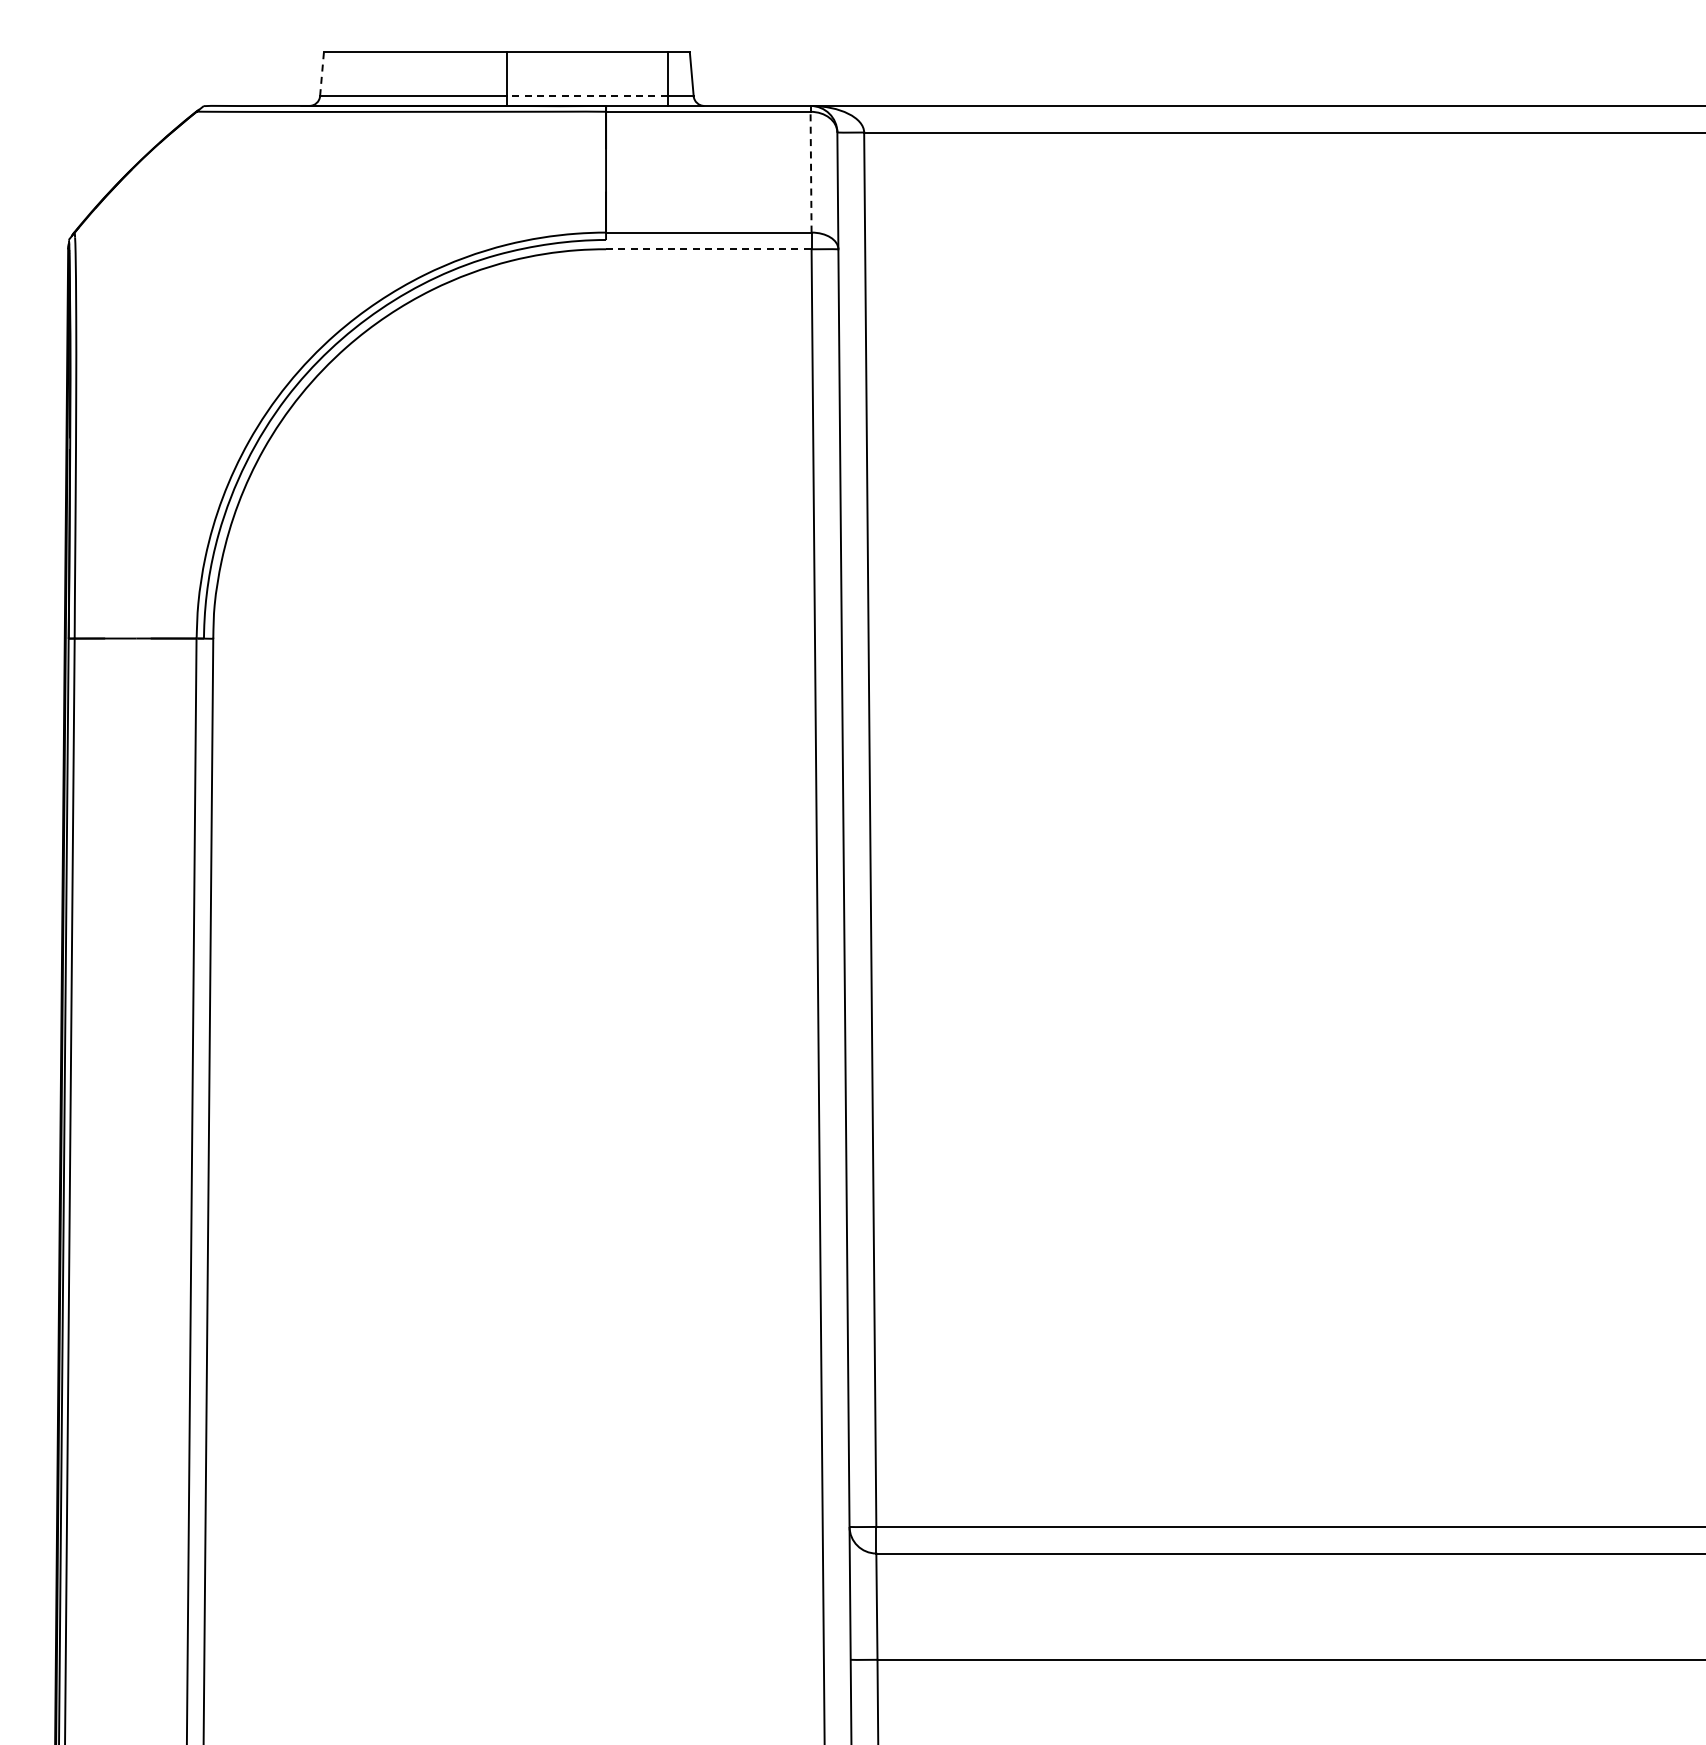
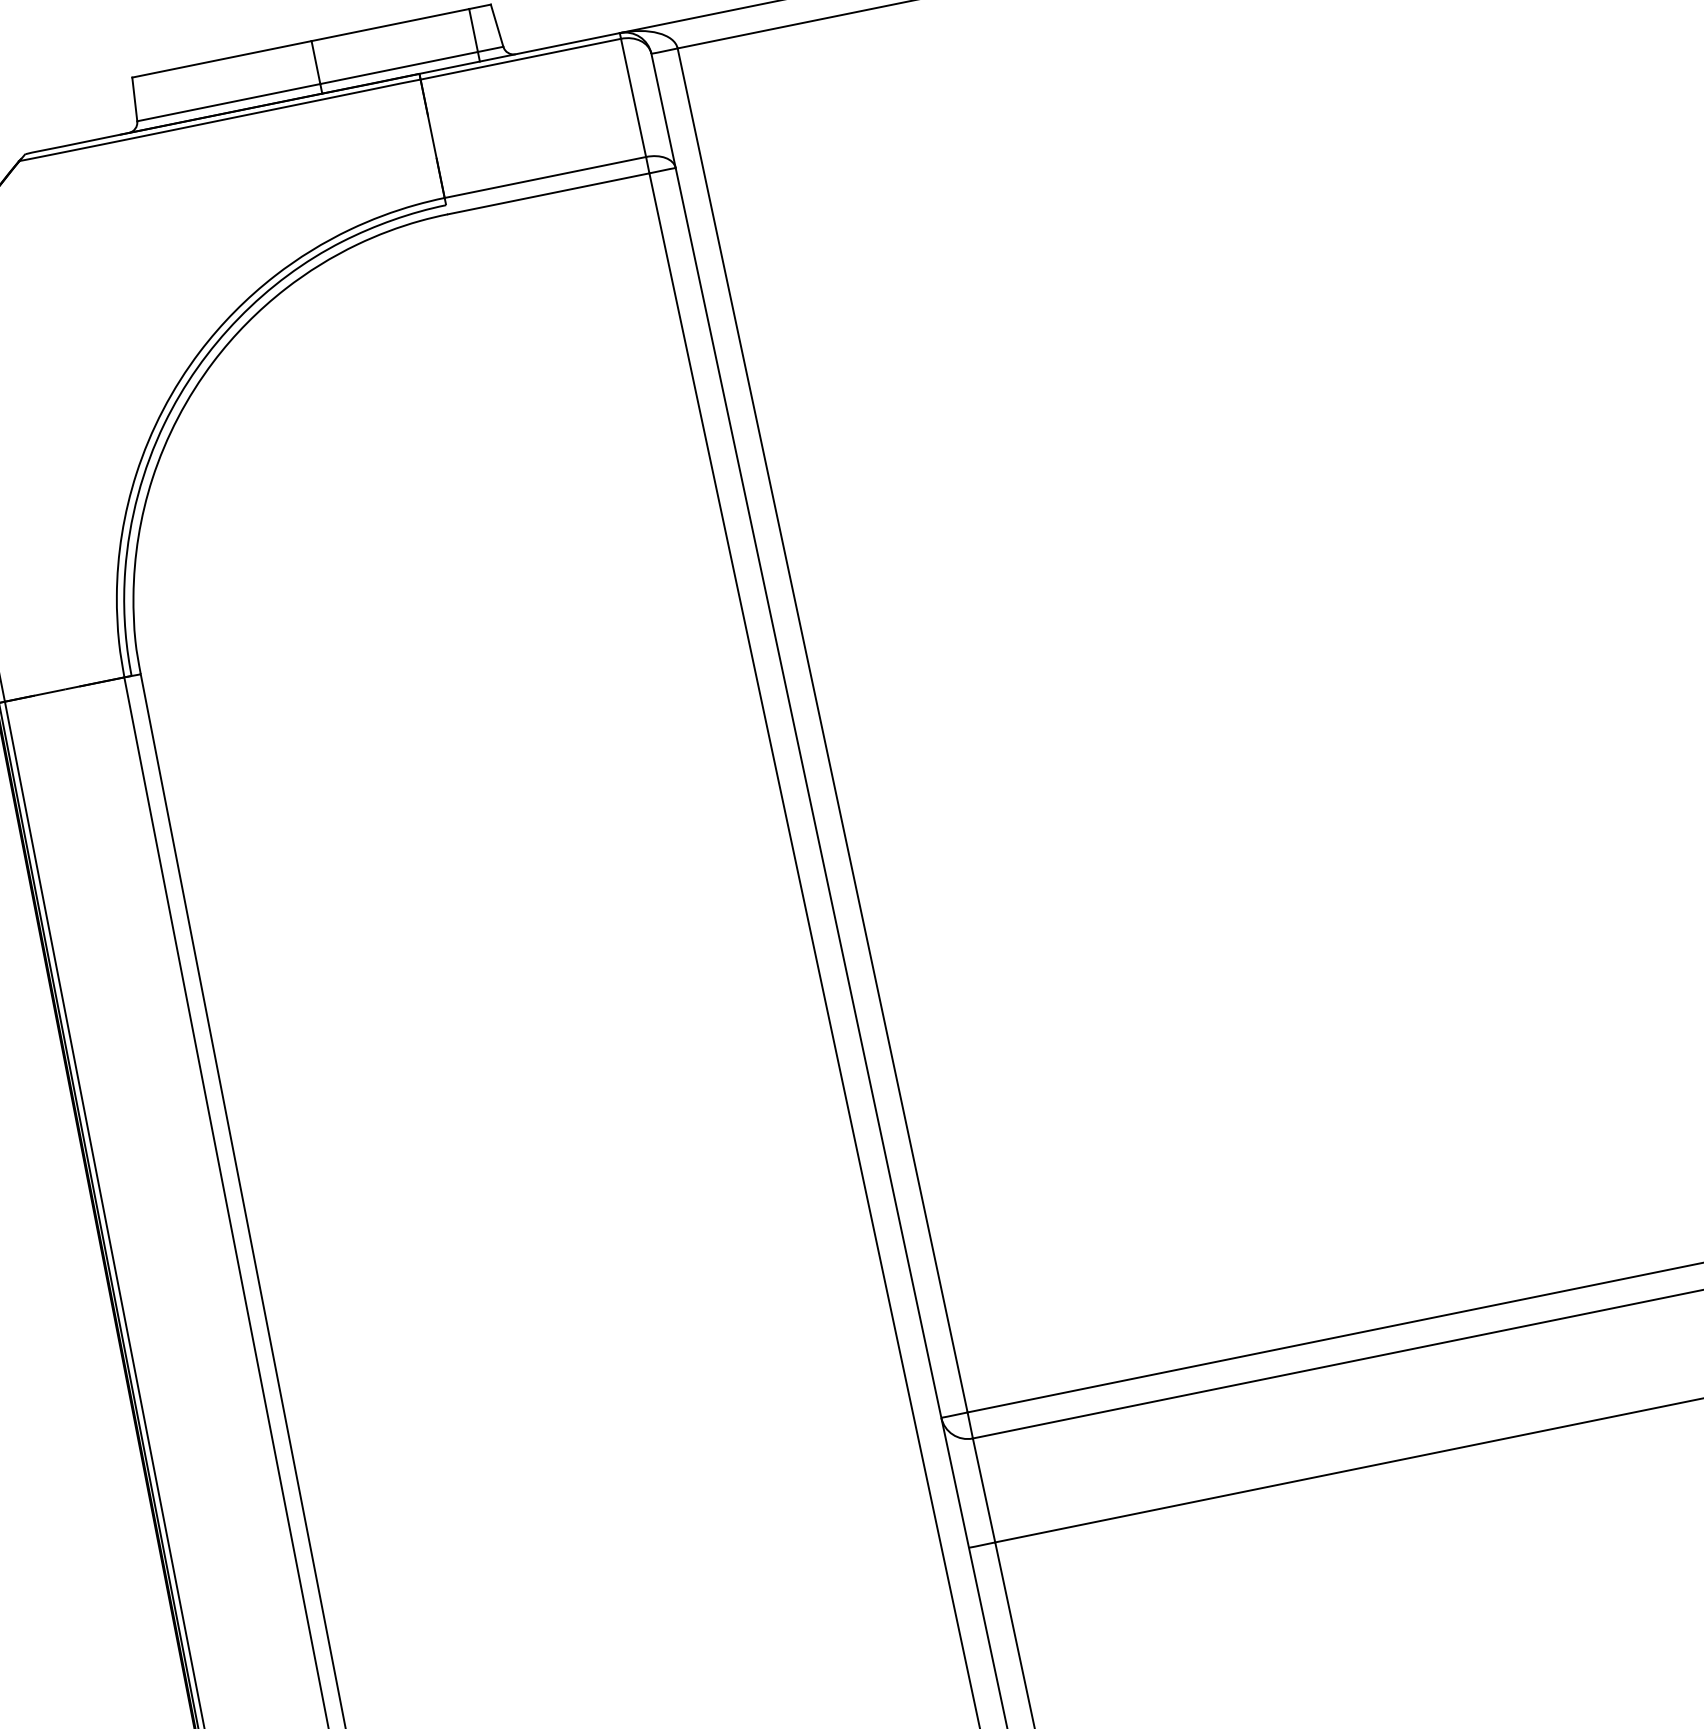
line: (322, 74) -> (135, 99), dashed -> solid
line: (586, 96) -> (398, 68), dashed -> solid
line: (811, 171) -> (633, 97), dashed -> solid
line: (708, 249) -> (548, 194), dashed -> solid

